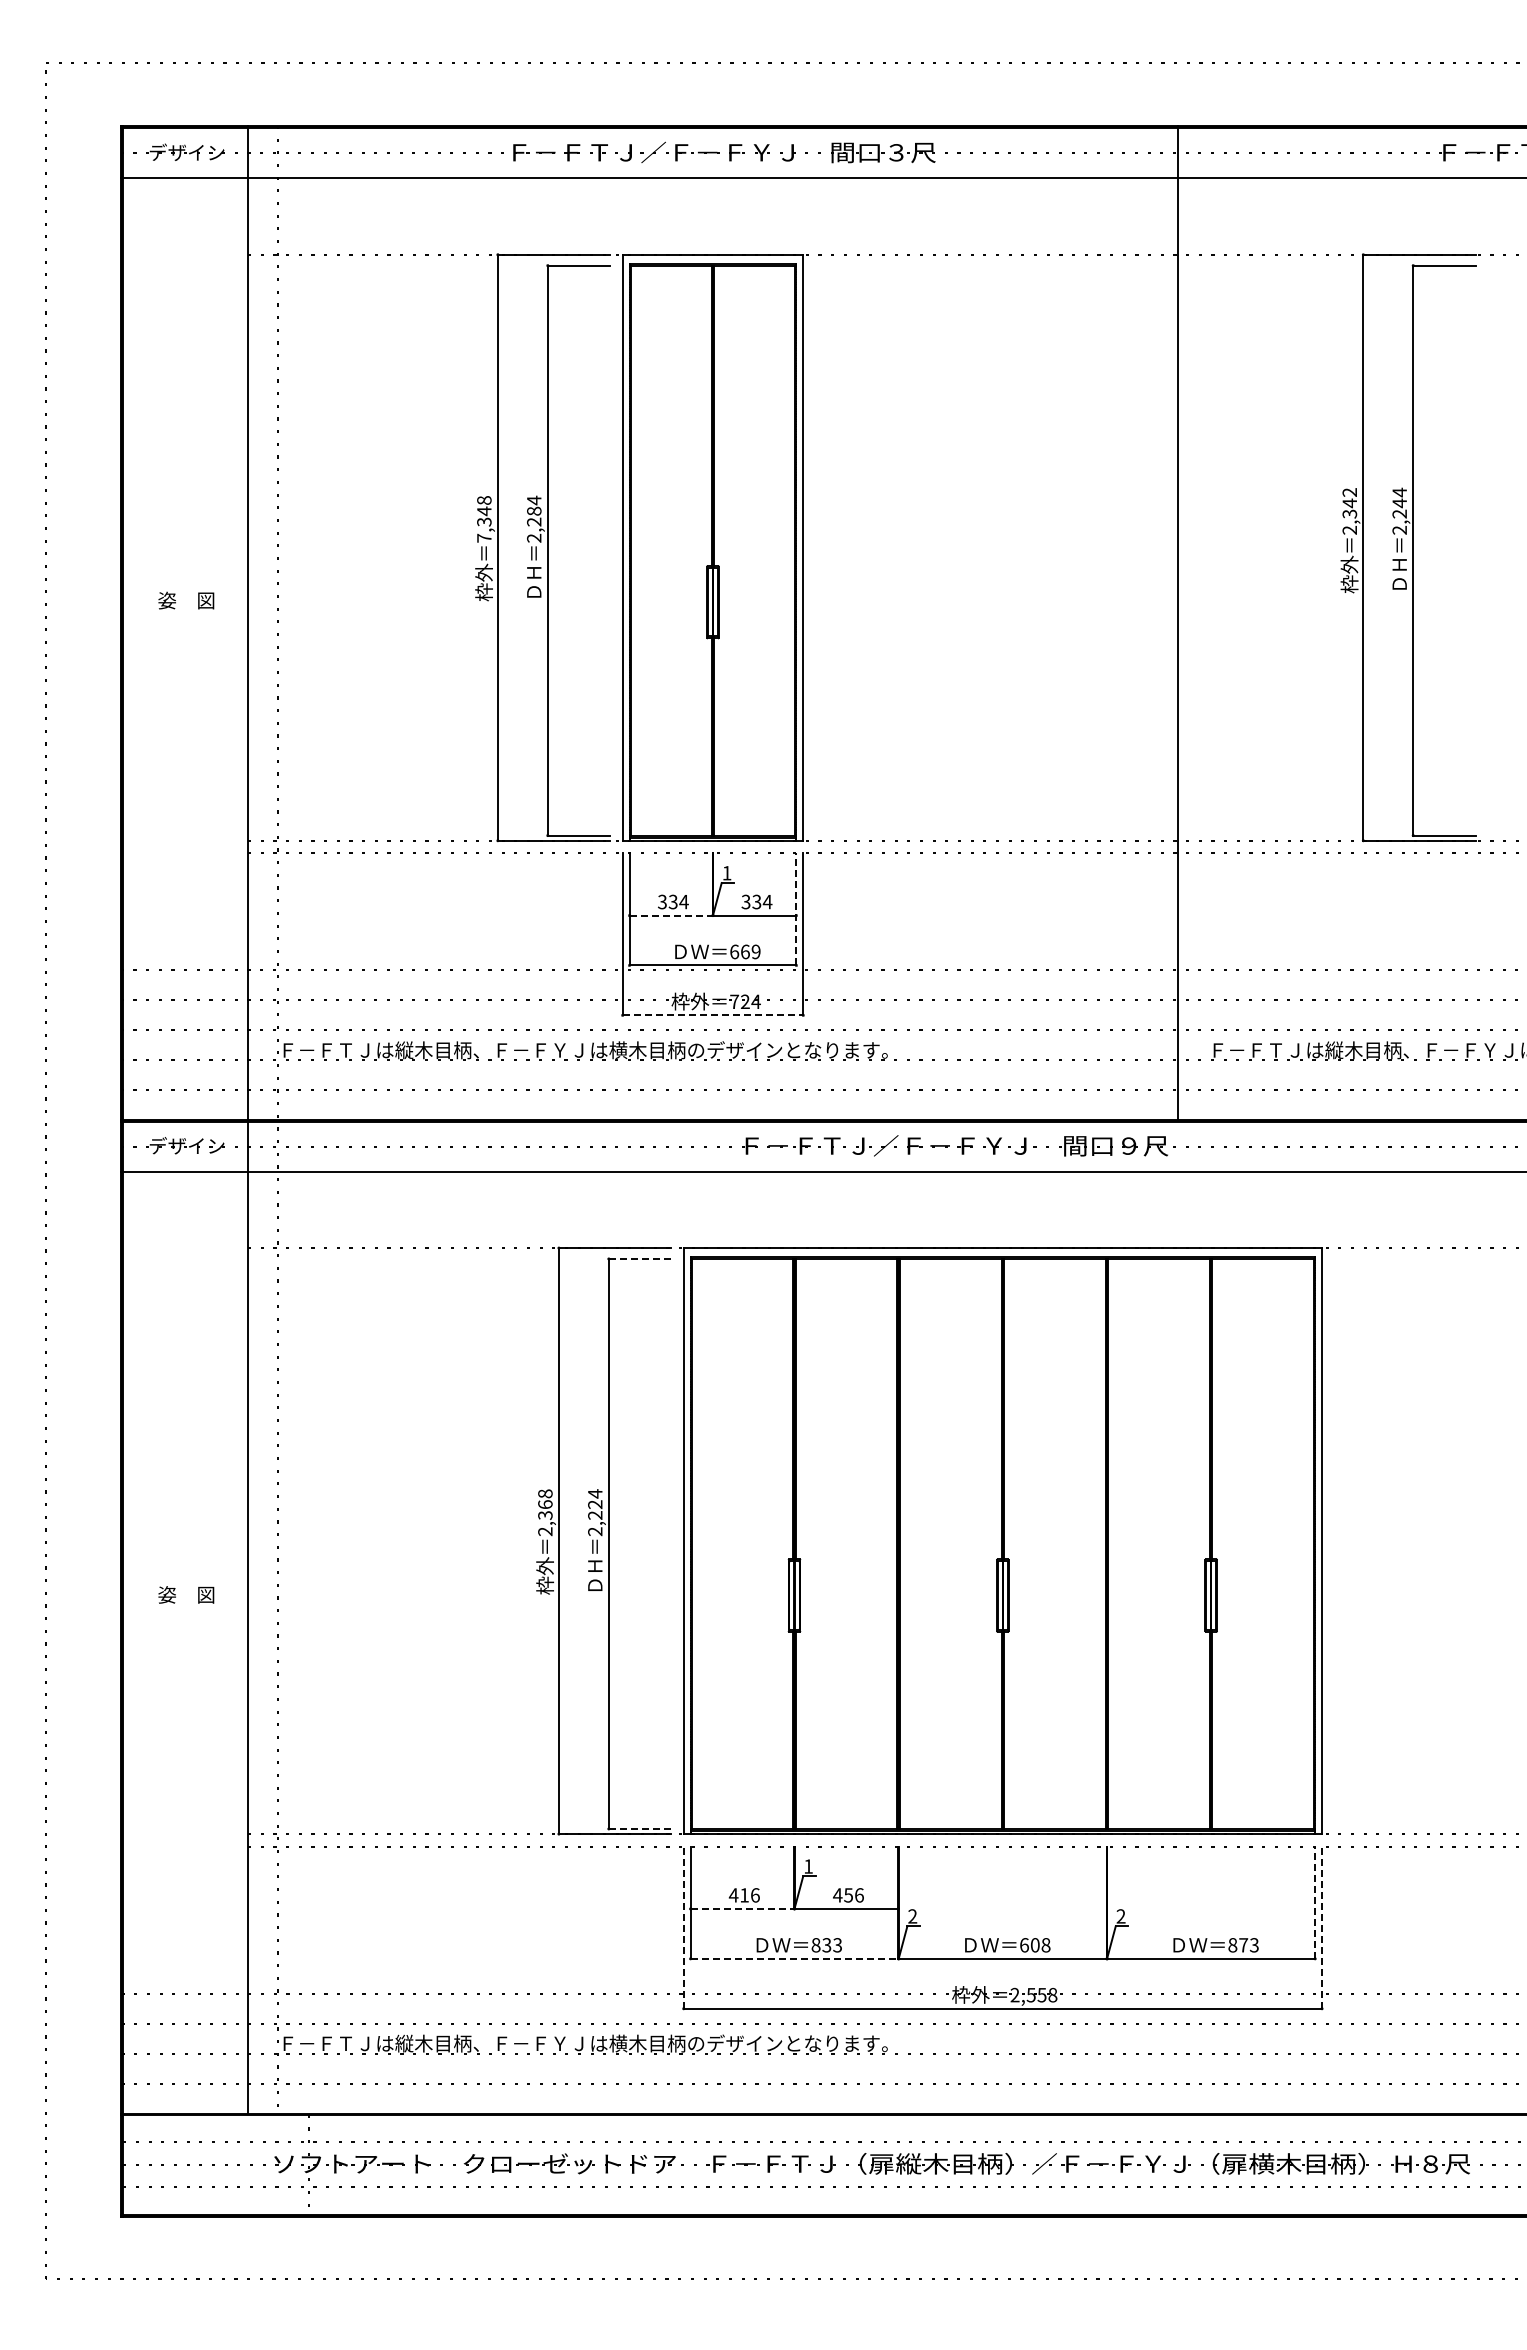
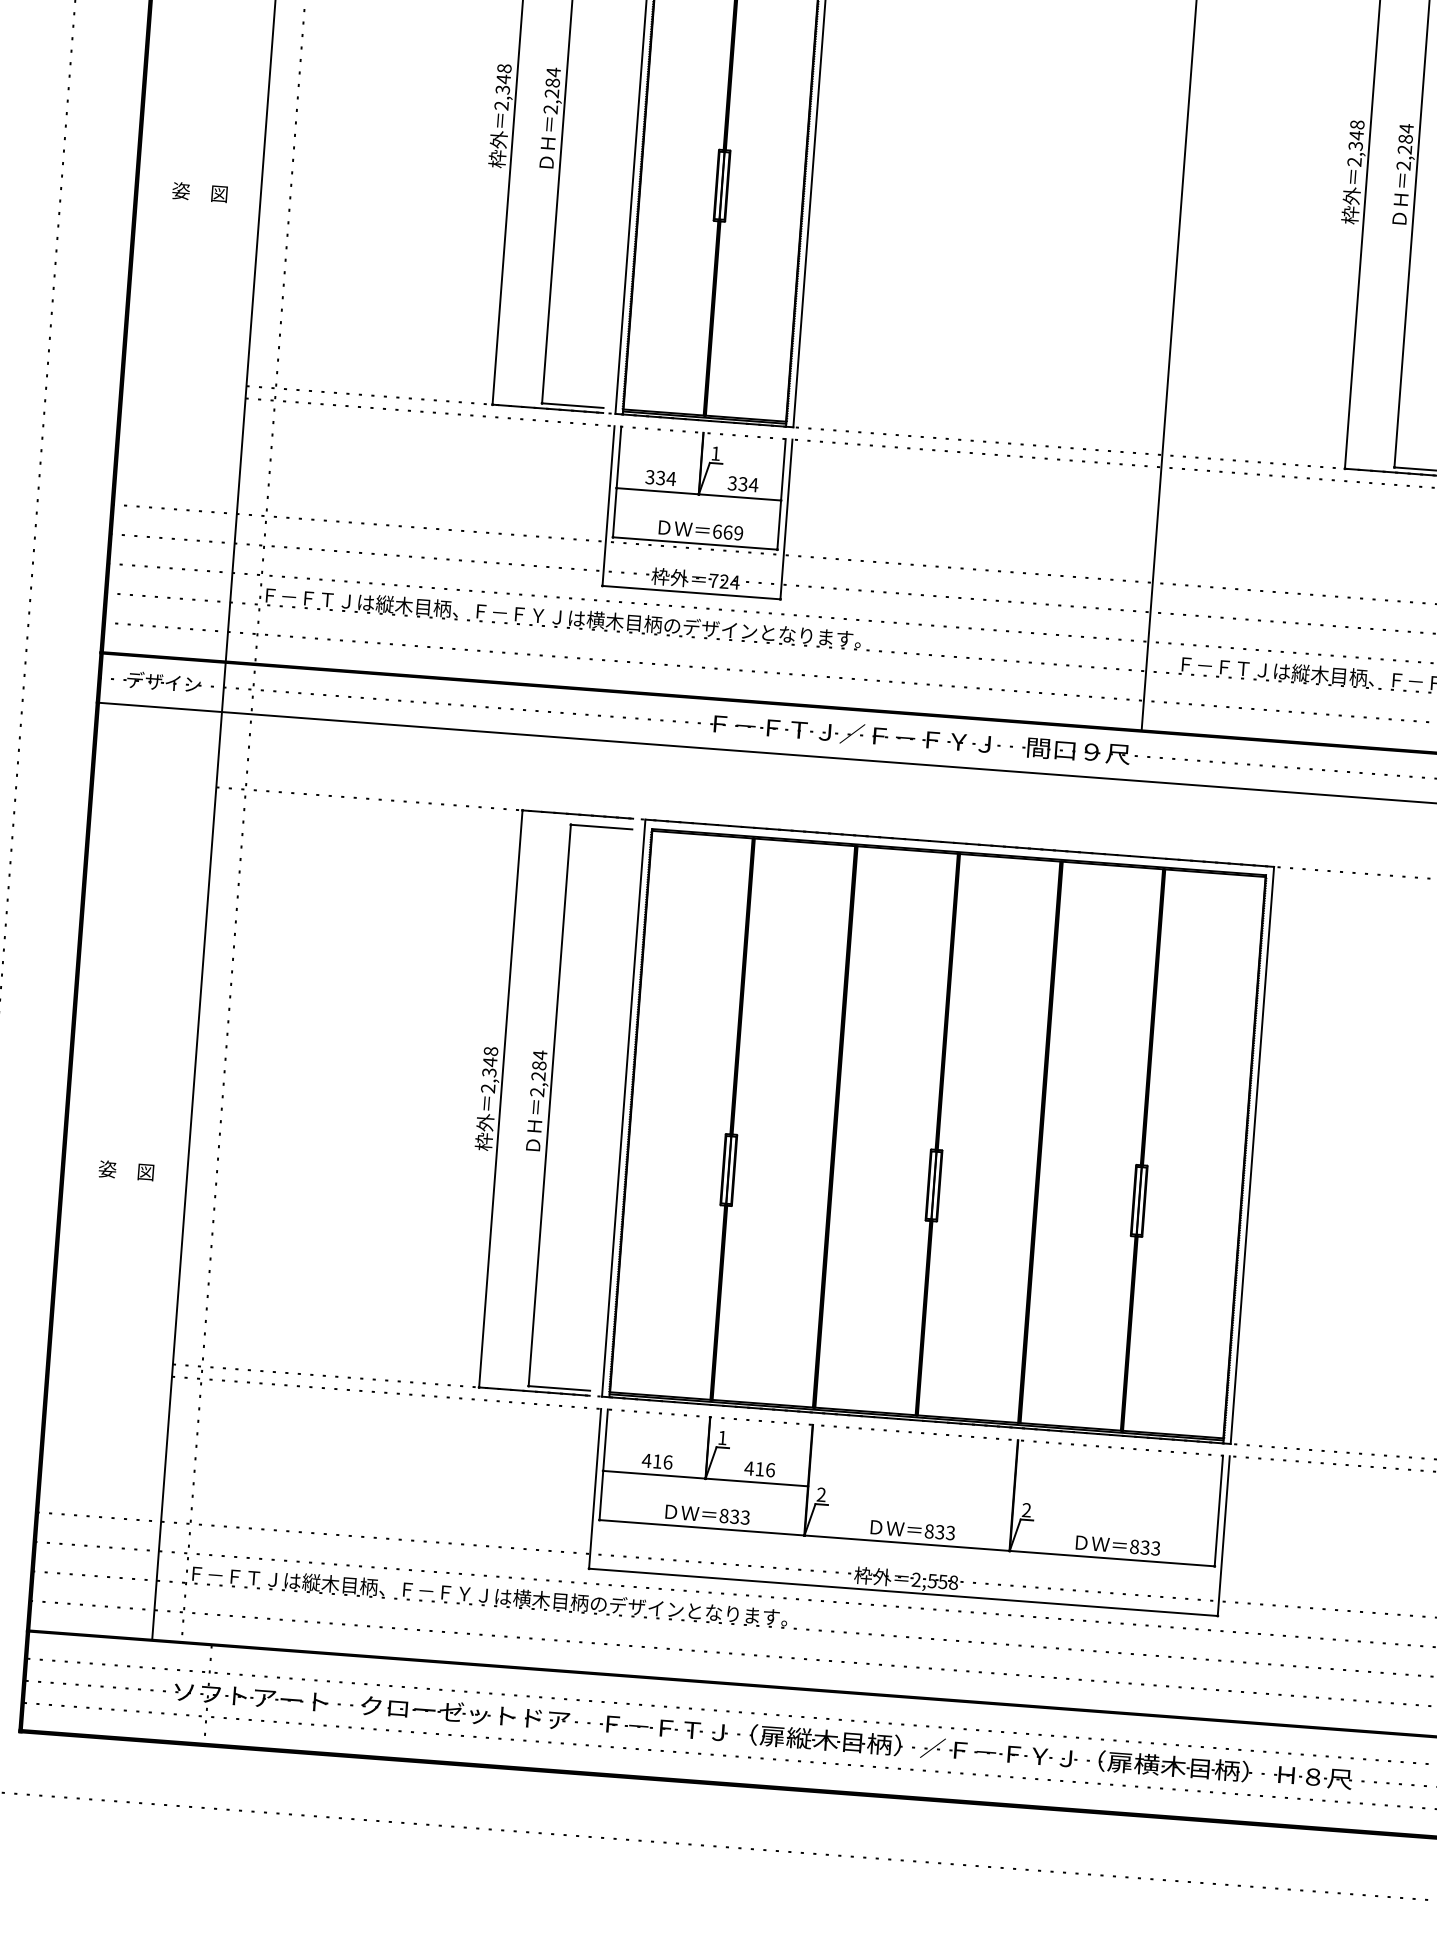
text: (1349, 492) -> (1357, 124), 2,342 -> 2,348
text: (1399, 503) -> (1405, 139), 2,244 -> 2,284
text: (484, 537) -> (501, 105), 7,348 -> 2,348
text: (186, 600) -> (200, 192), moved
line: (796, 908) -> (781, 493), dashed -> solid
line: (671, 915) -> (658, 491), dashed -> solid
line: (713, 1015) -> (691, 592), dashed -> solid
line: (640, 1258) -> (602, 826), dashed -> solid
text: (545, 1504) -> (490, 1061), 2,368 -> 2,348
text: (595, 1504) -> (539, 1065), 2,224 -> 2,284
text: (186, 1594) -> (126, 1170), moved
line: (640, 1828) -> (559, 1388), dashed -> solid
text: (848, 1895) -> (759, 1469), 456 -> 416
line: (1315, 1902) -> (1219, 1510), dashed -> solid
line: (742, 1908) -> (654, 1474), dashed -> solid
line: (683, 1927) -> (594, 1488), dashed -> solid
line: (1322, 1927) -> (1224, 1536), dashed -> solid
text: (1035, 1945) -> (940, 1532), 608 -> 833
text: (1243, 1945) -> (1145, 1547), 873 -> 833
line: (794, 1958) -> (701, 1527), dashed -> solid

